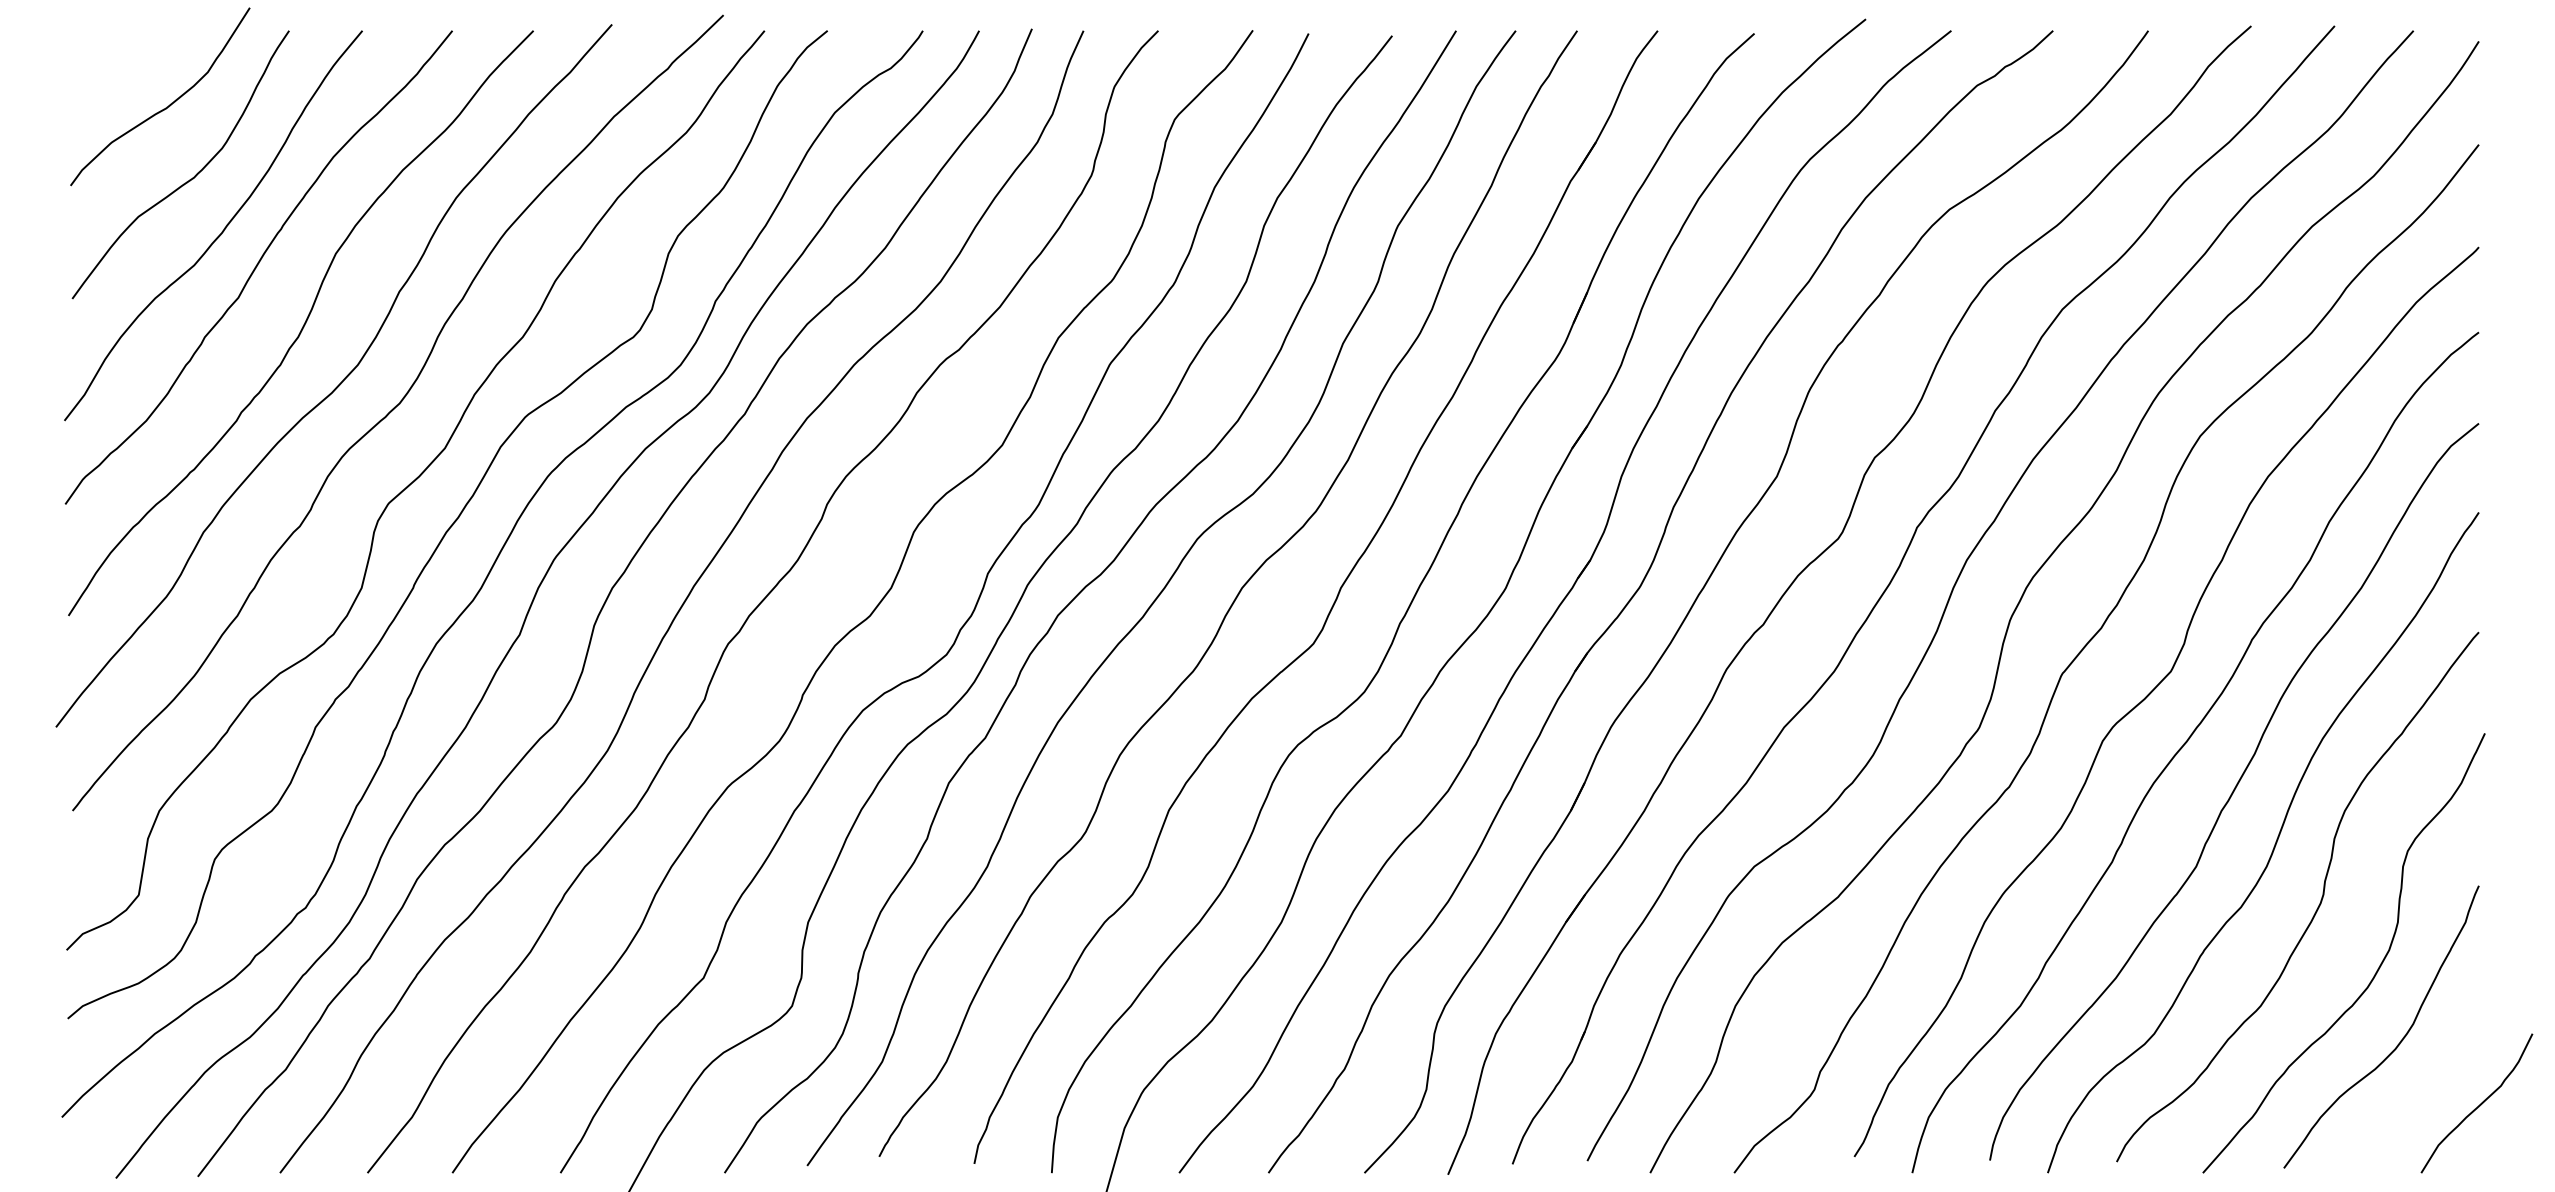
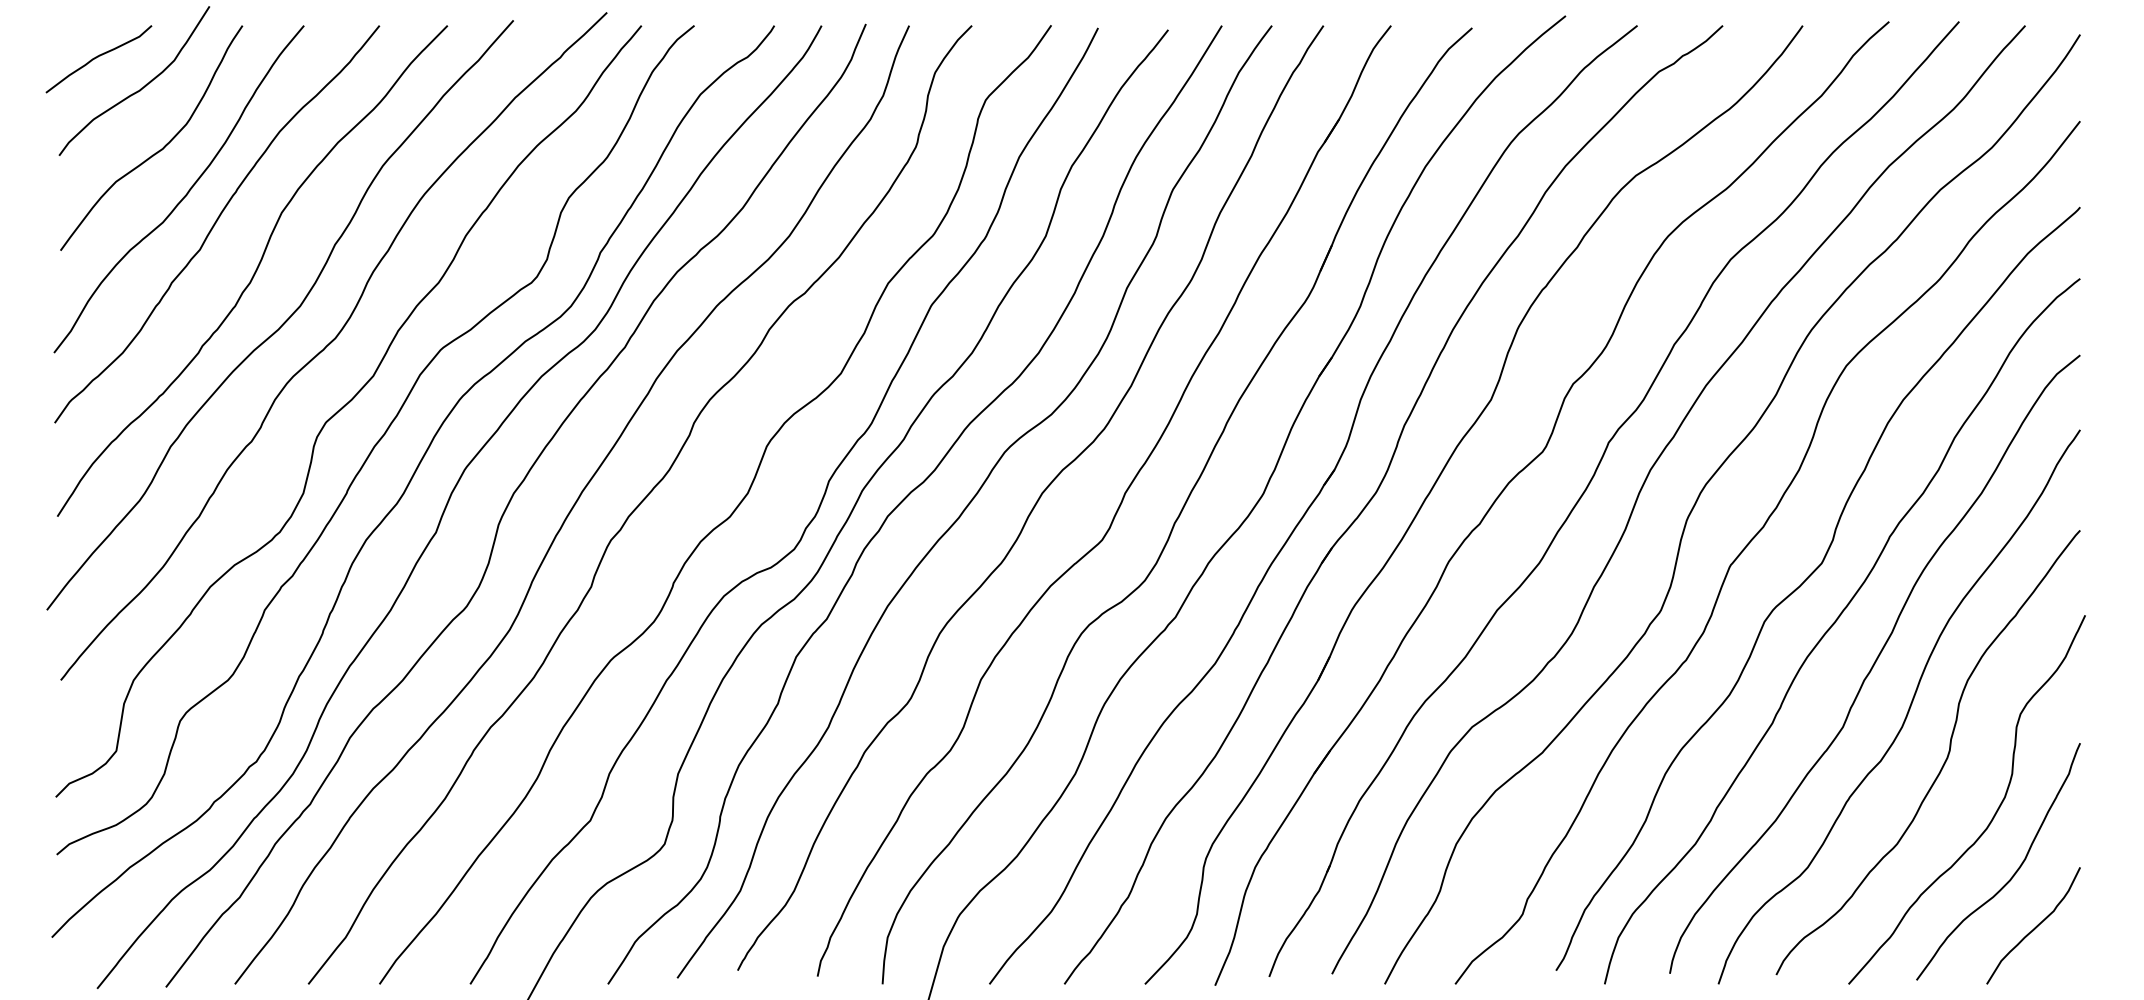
curve: (117, 68) -> (98, 57), added
curve: (2479, 1104) -> (2035, 926), moved

